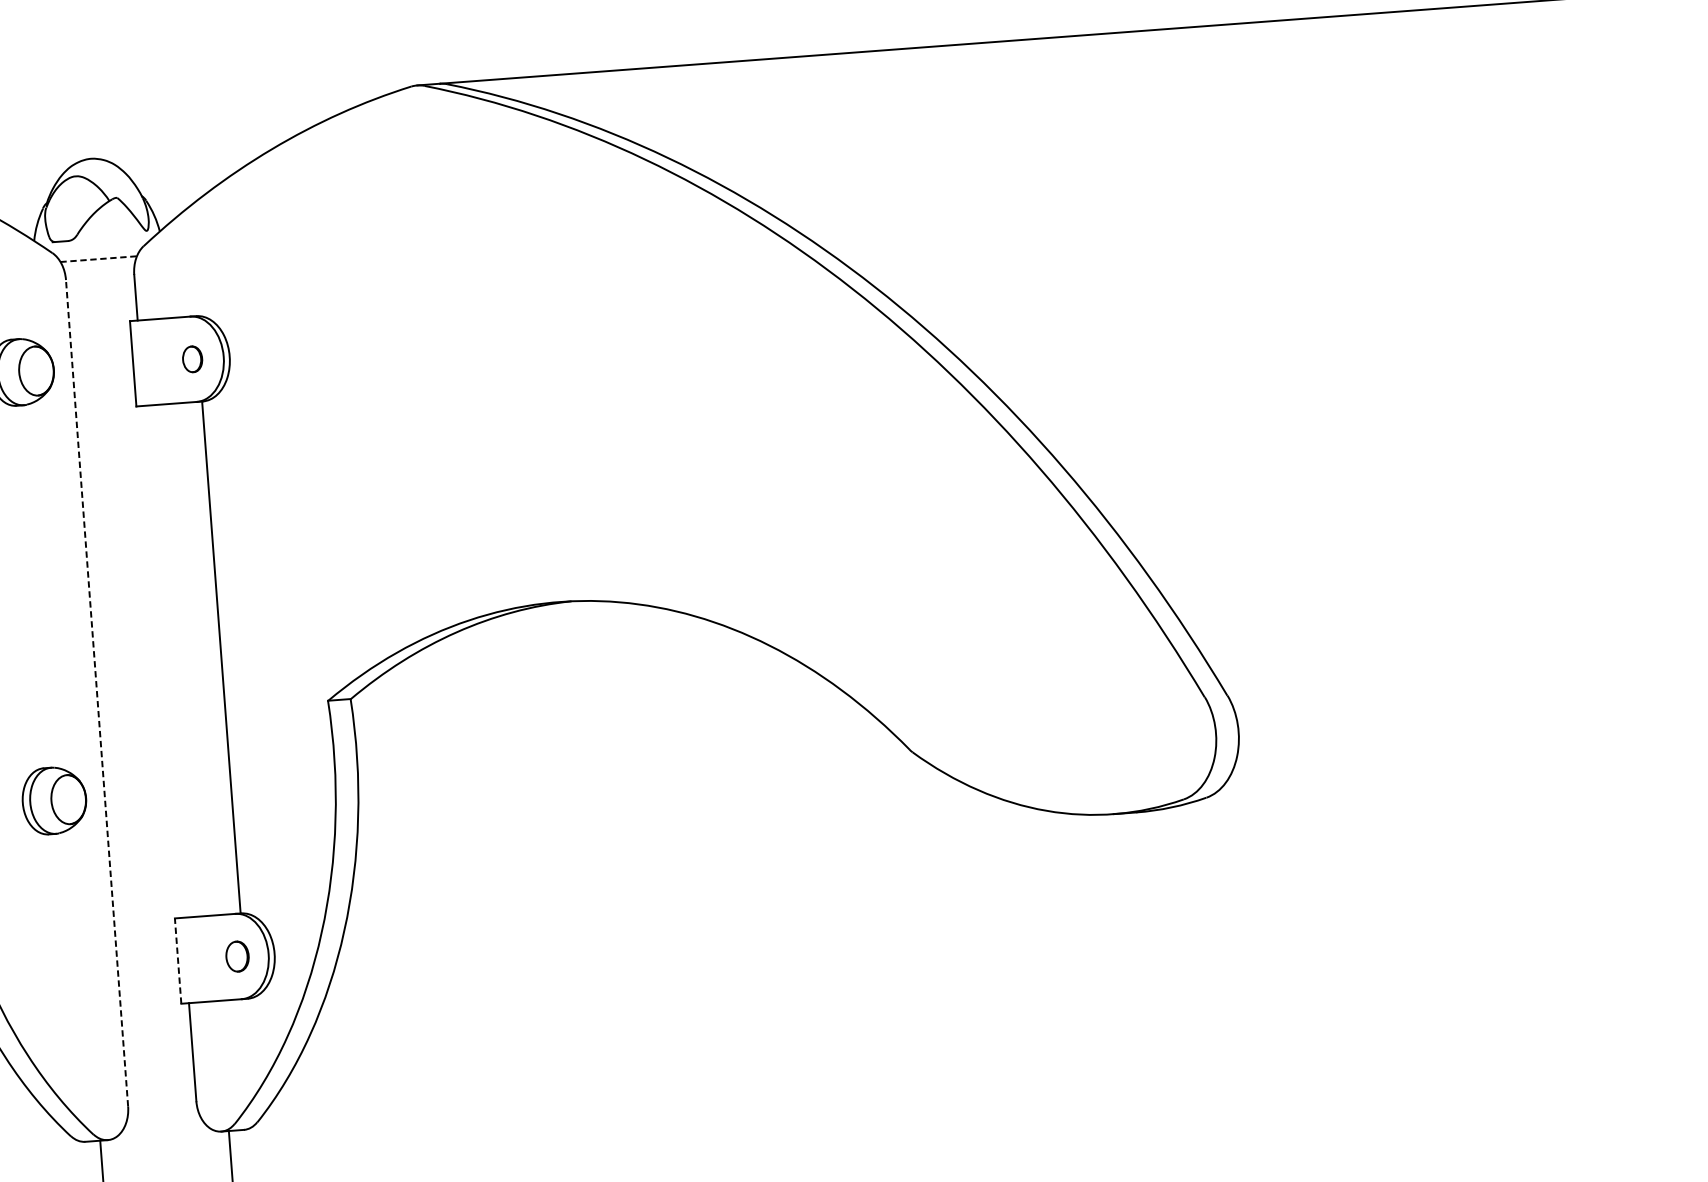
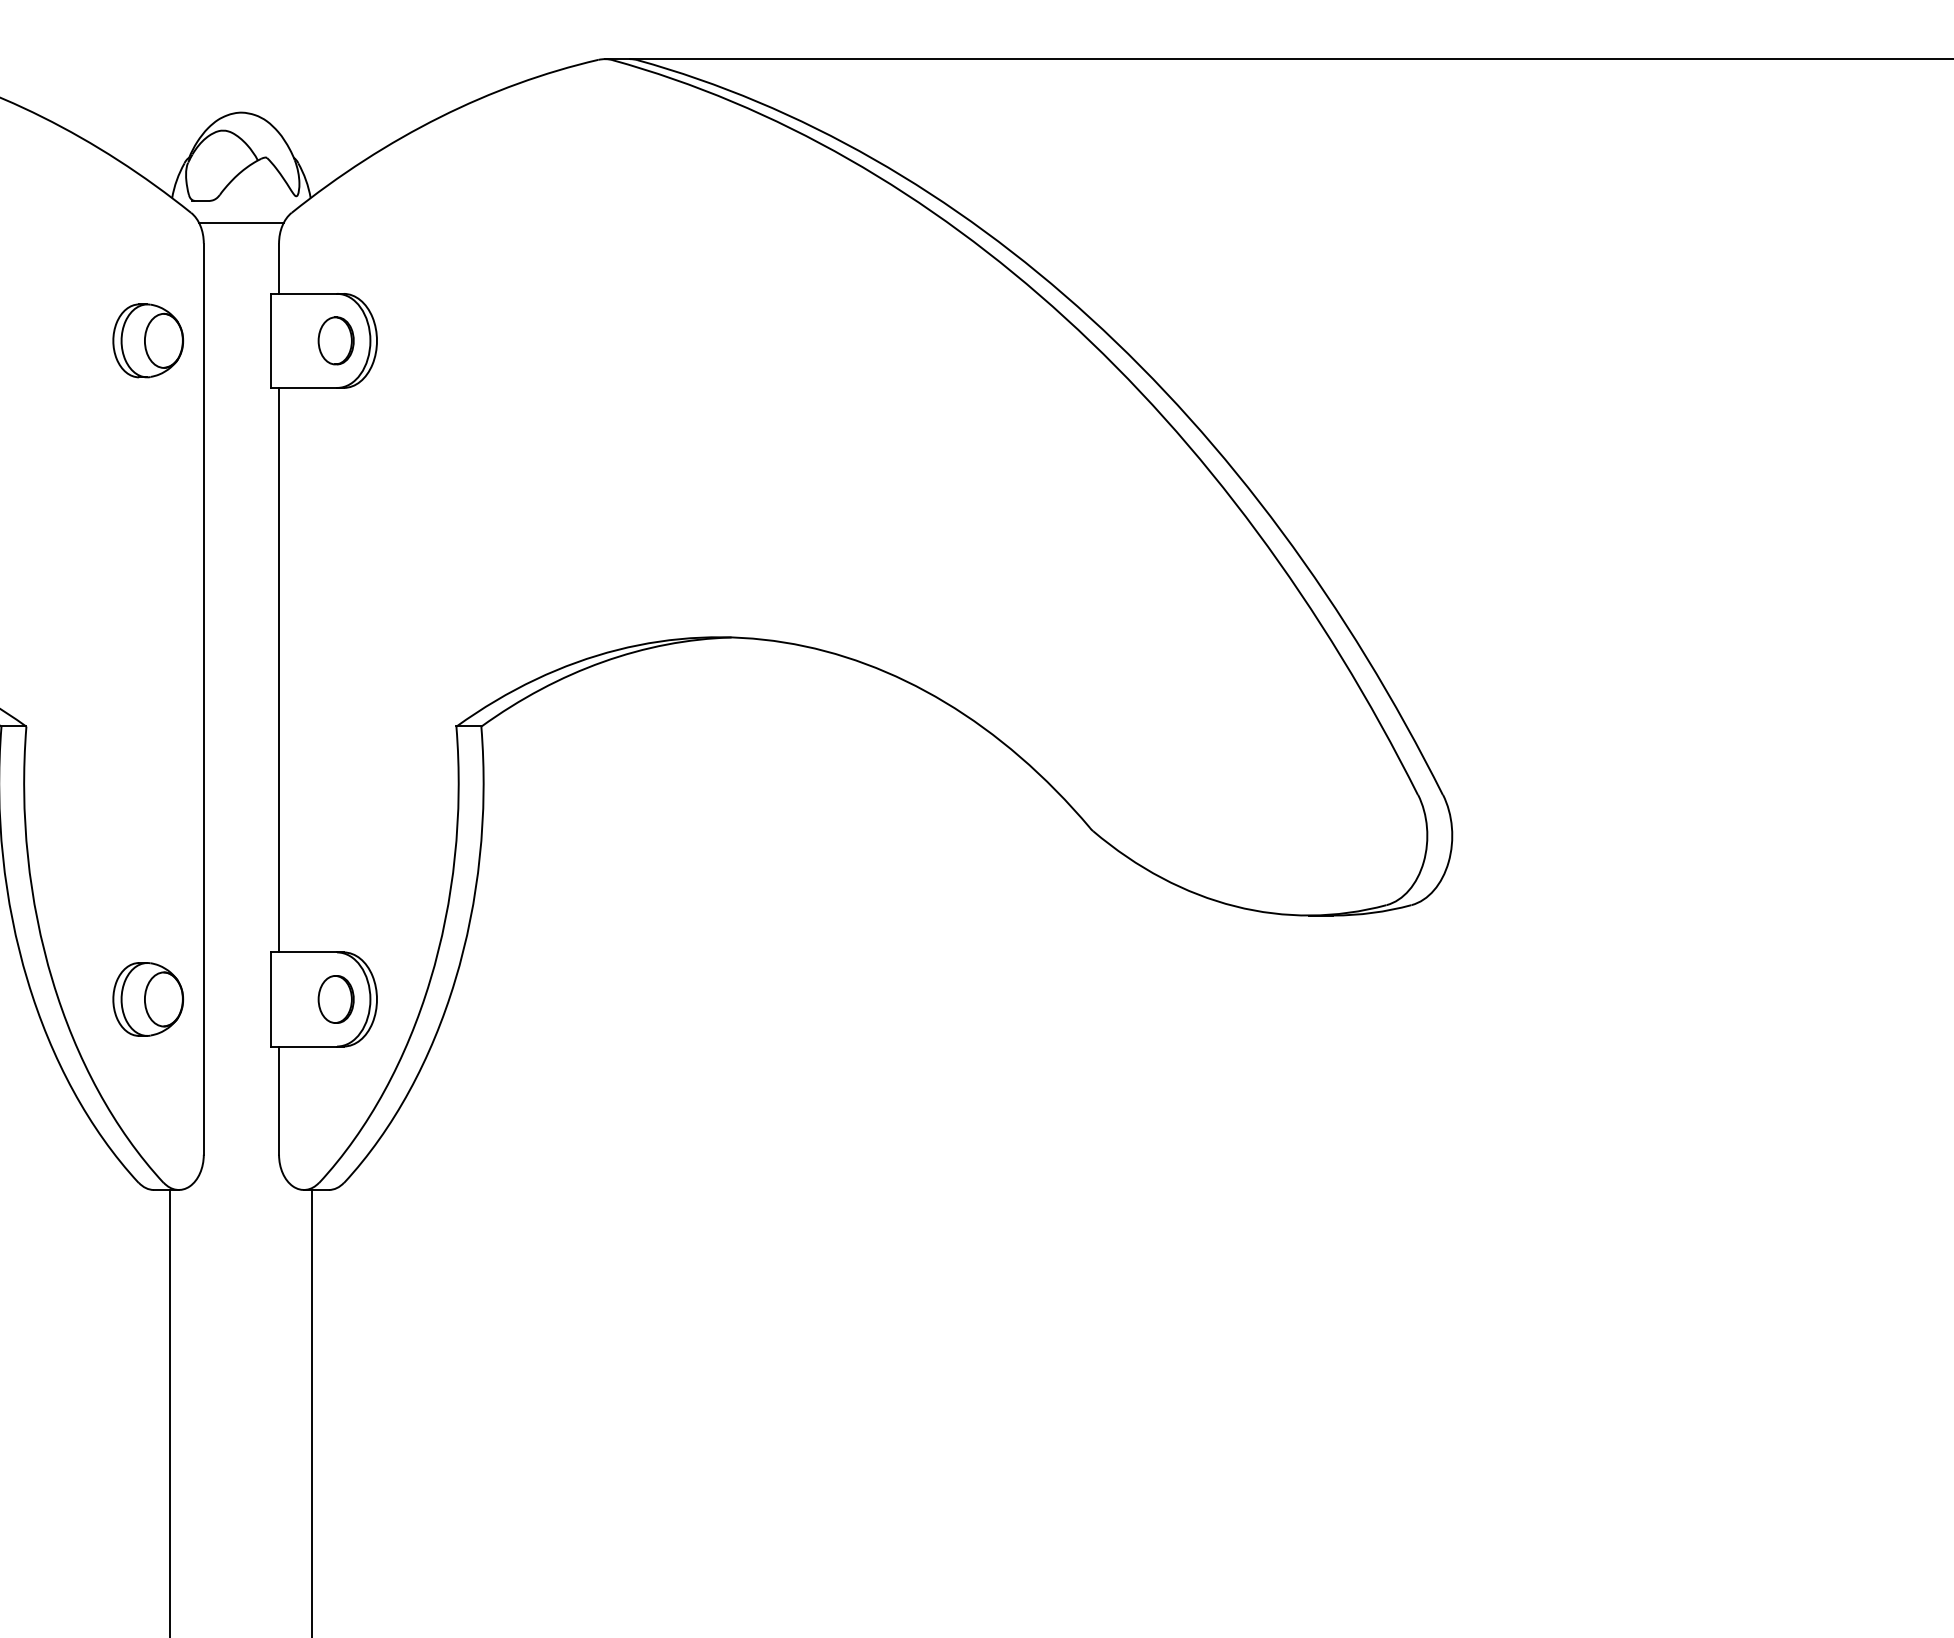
line: (98, 259) -> (241, 223), dashed -> solid
part: (192, 359) -> (335, 340), size x1.67
line: (221, 656) -> (279, 669), moved
line: (96, 693) -> (203, 699), dashed -> solid
part: (54, 800) -> (148, 999), moved
part: (236, 956) -> (335, 999), size x1.43
line: (177, 960) -> (270, 998), dashed -> solid

